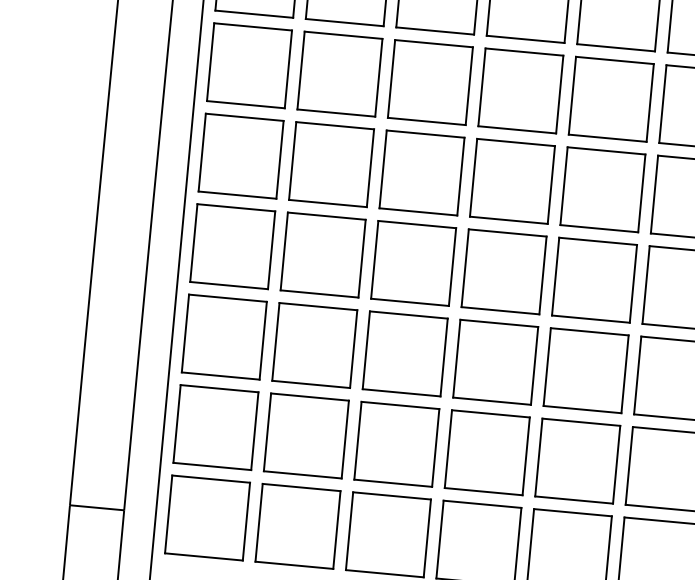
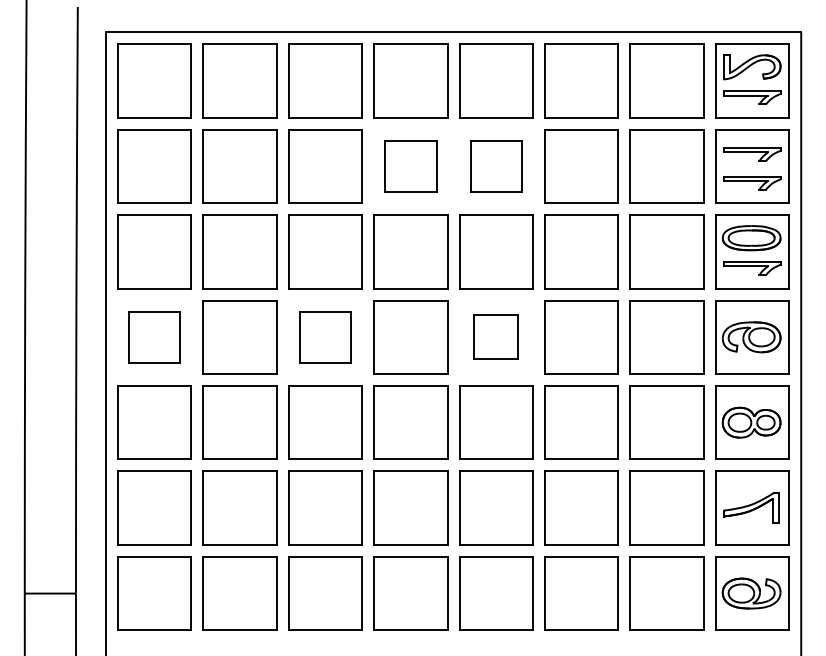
part: (520, 90) -> (410, 166), size x0.7
part: (611, 99) -> (496, 166), size x0.7
part: (232, 246) -> (154, 337), size x0.7
part: (413, 263) -> (325, 337), size x0.7
part: (594, 280) -> (496, 337), size x0.6

